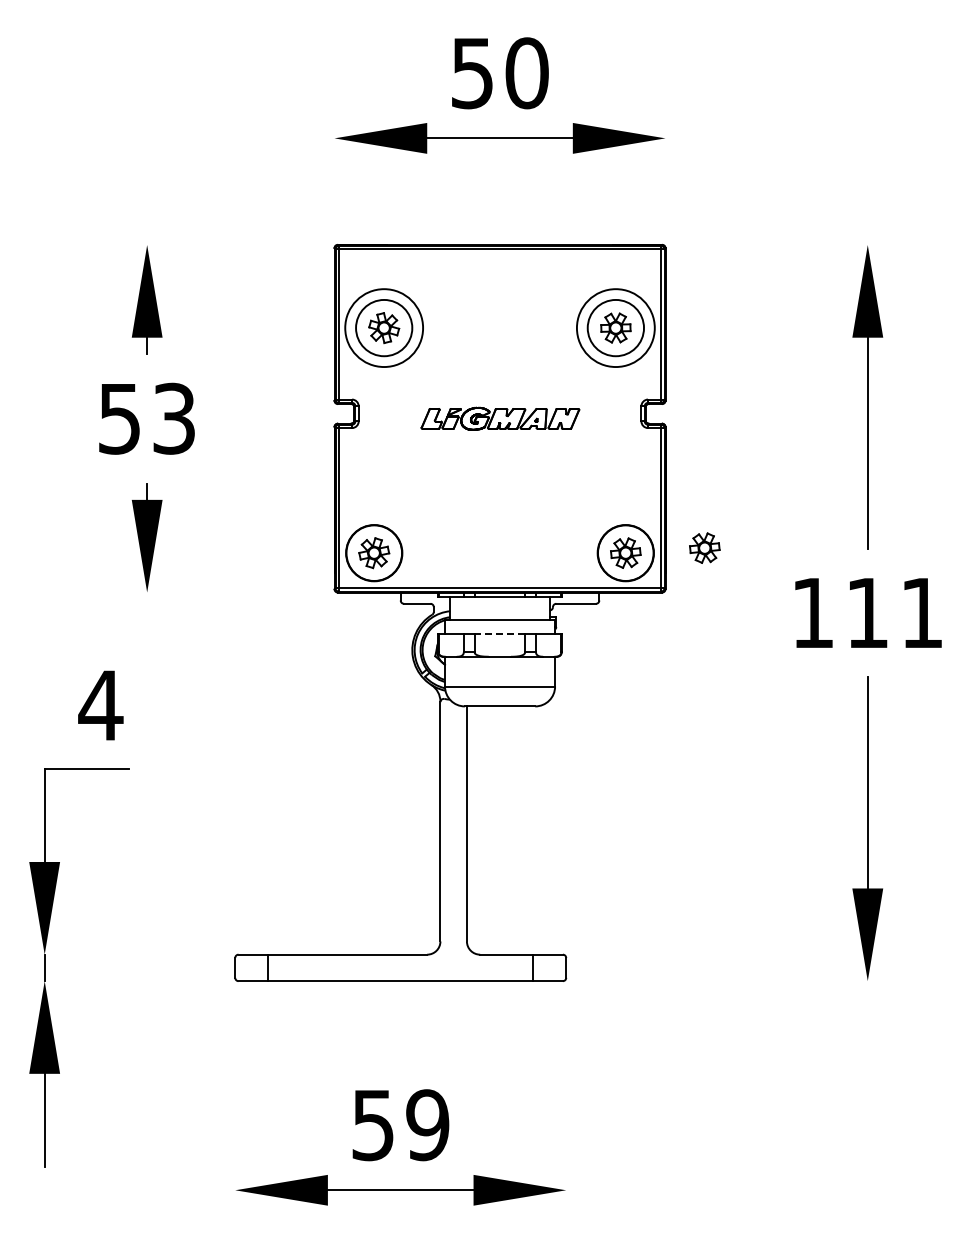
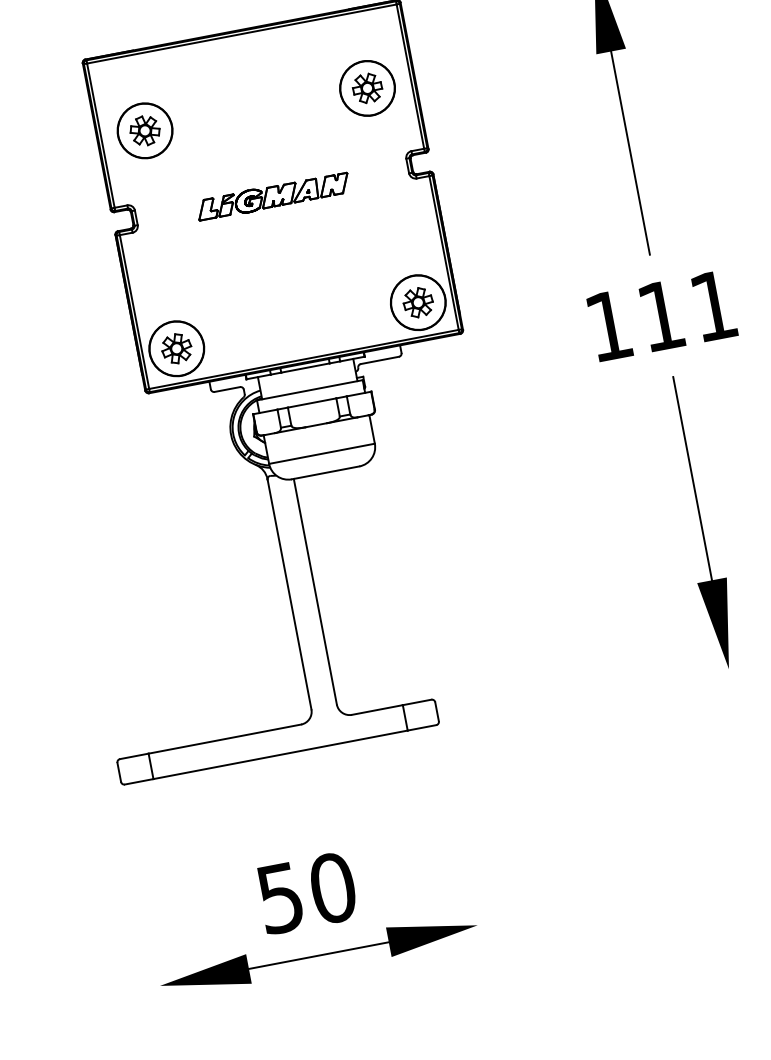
circle: (383, 327) -> (144, 130), size x0.71
circle: (615, 327) -> (367, 87), size x0.71
part: (704, 547) -> (492, 282), removed
line: (499, 633) -> (311, 402), dashed -> solid
text: (427, 1125) -> (332, 888), 59 -> 50

